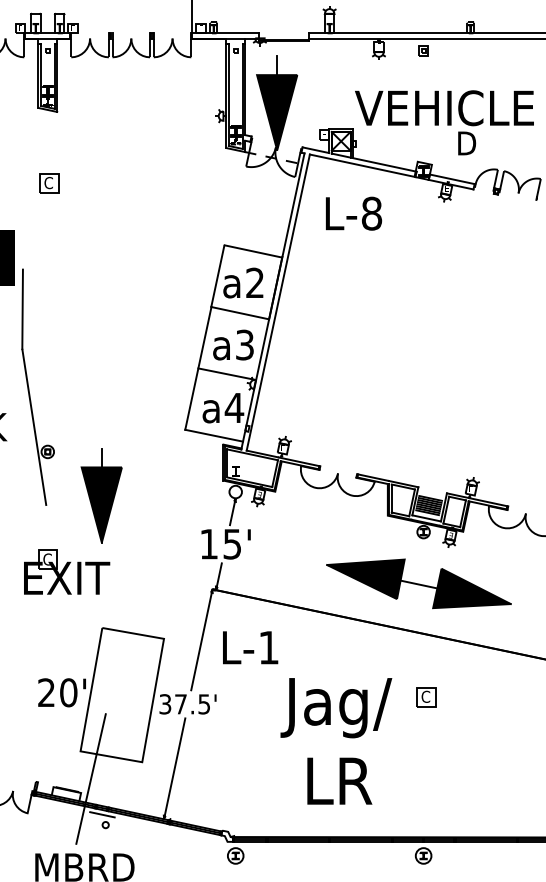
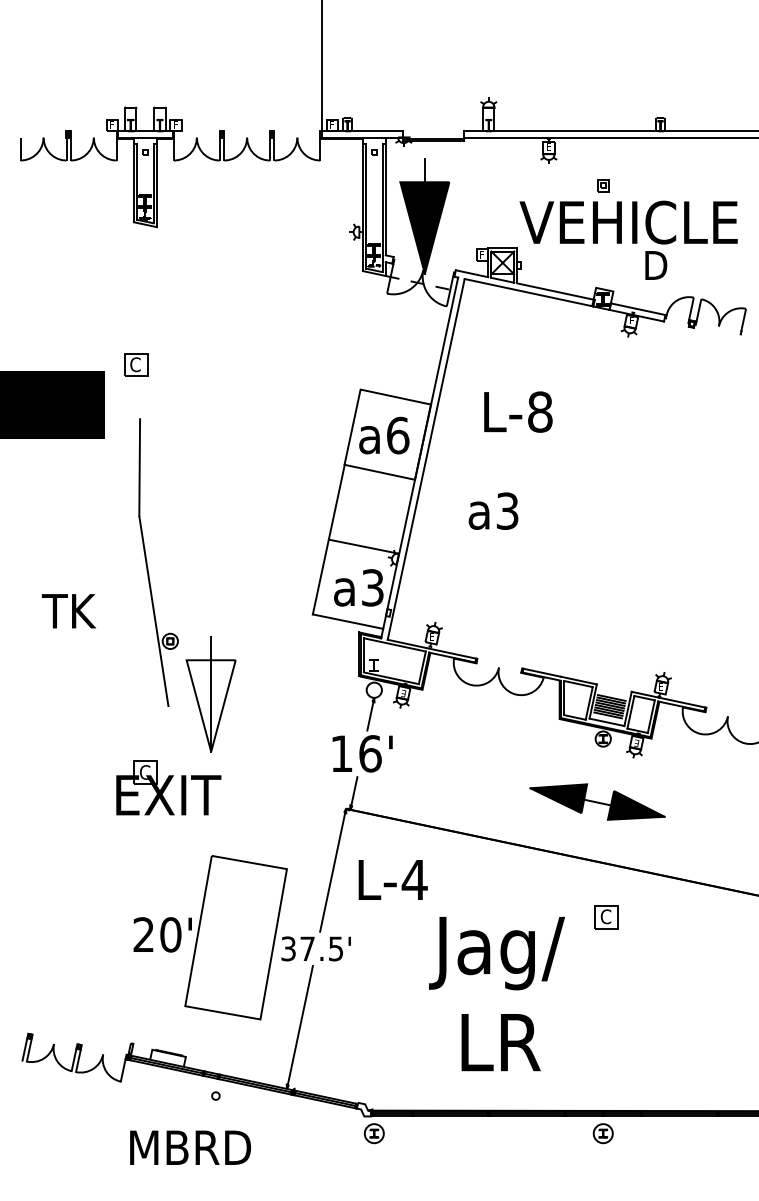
part: (423, 50) -> (603, 185), moved
part: (49, 182) -> (136, 364), moved
text: (354, 213) -> (518, 411), moved
text: (255, 282) -> (398, 435), a2 -> a6
text: (233, 344) -> (493, 510), moved
part: (29, 387) -> (147, 562), moved
text: (234, 407) -> (372, 587), a4 -> a3
fill: (101, 504) -> (210, 705), removed
text: (232, 543) -> (370, 753), 15' -> 16'
part: (418, 583) -> (597, 801), size x0.6
text: (268, 647) -> (414, 879), L-1 -> L-4
part: (426, 697) -> (606, 917), moved
line: (91, 778) -> (198, 1039), removed
line: (102, 814) -> (211, 1083), removed

